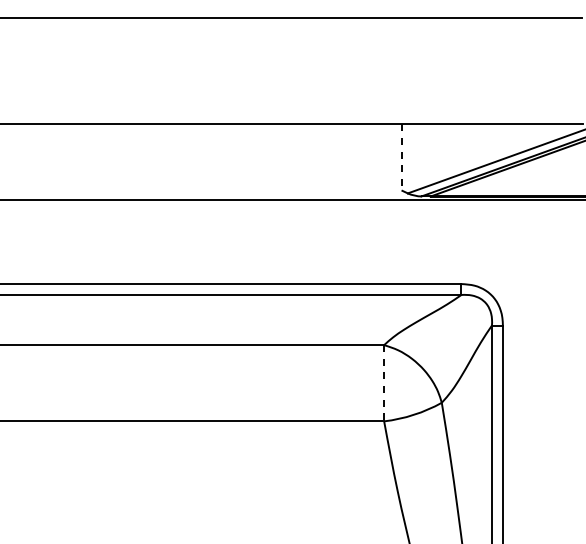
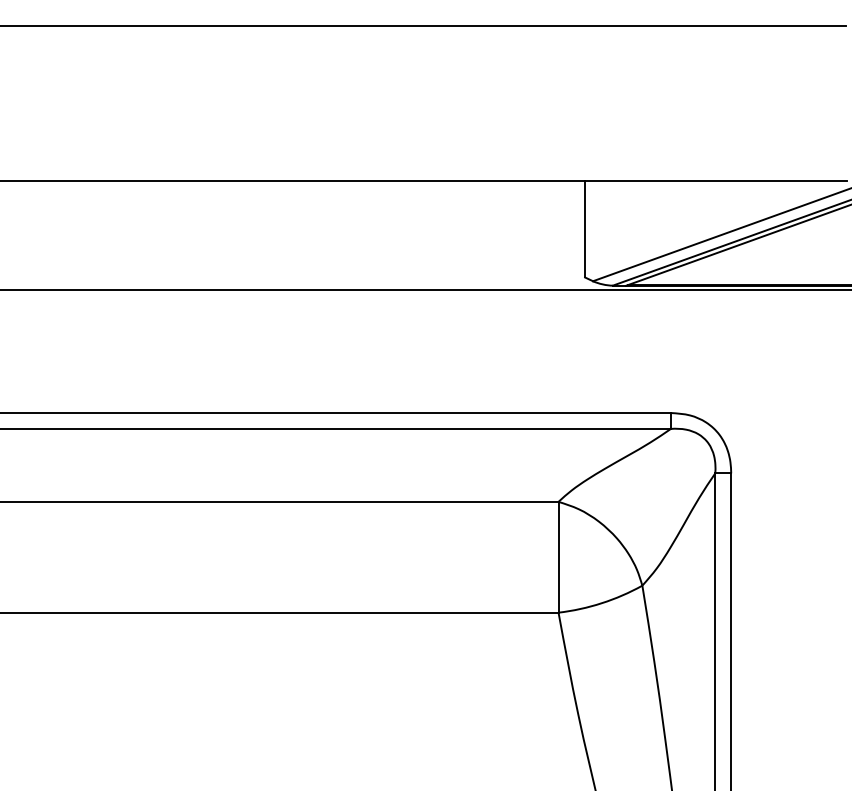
line: (402, 158) -> (585, 230), dashed -> solid
line: (384, 383) -> (559, 557), dashed -> solid

